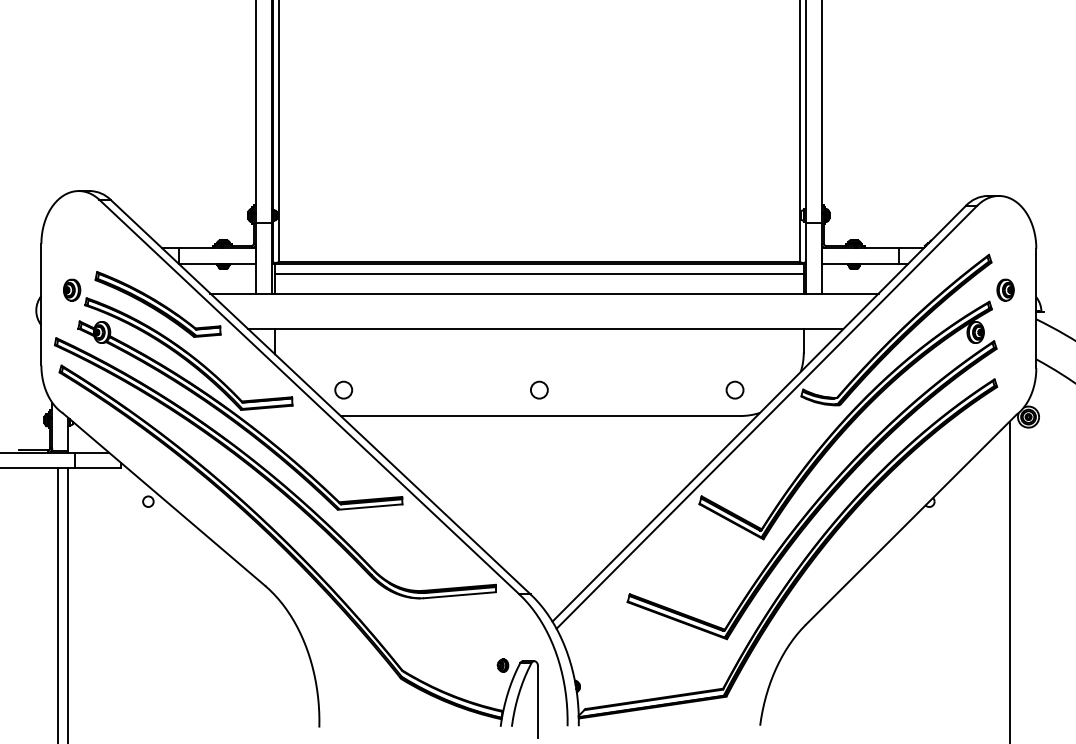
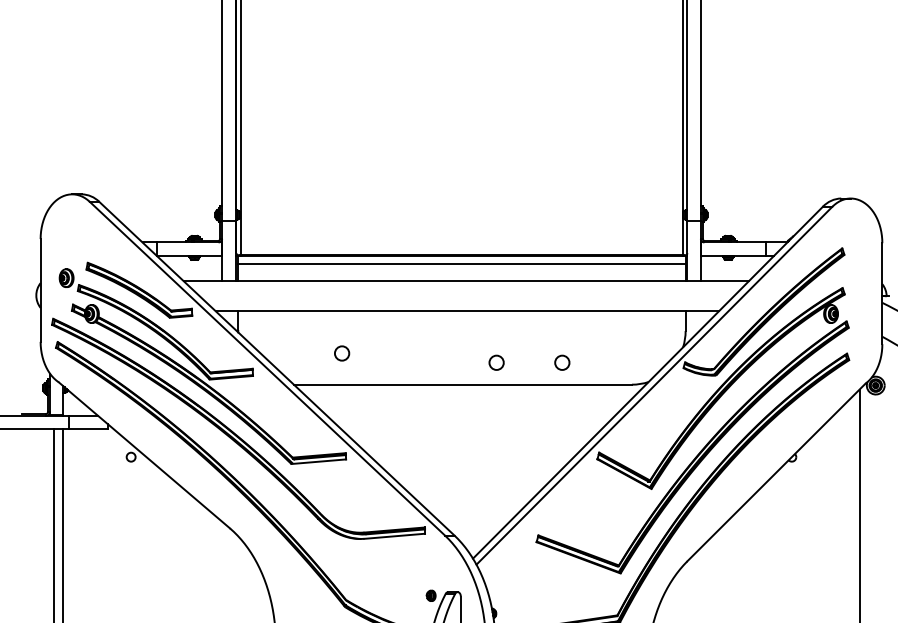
part: (1005, 289) -> (856, 277), removed
circle: (343, 389) -> (341, 352), moved
circle: (539, 389) -> (496, 362), moved
circle: (734, 389) -> (561, 362), moved

